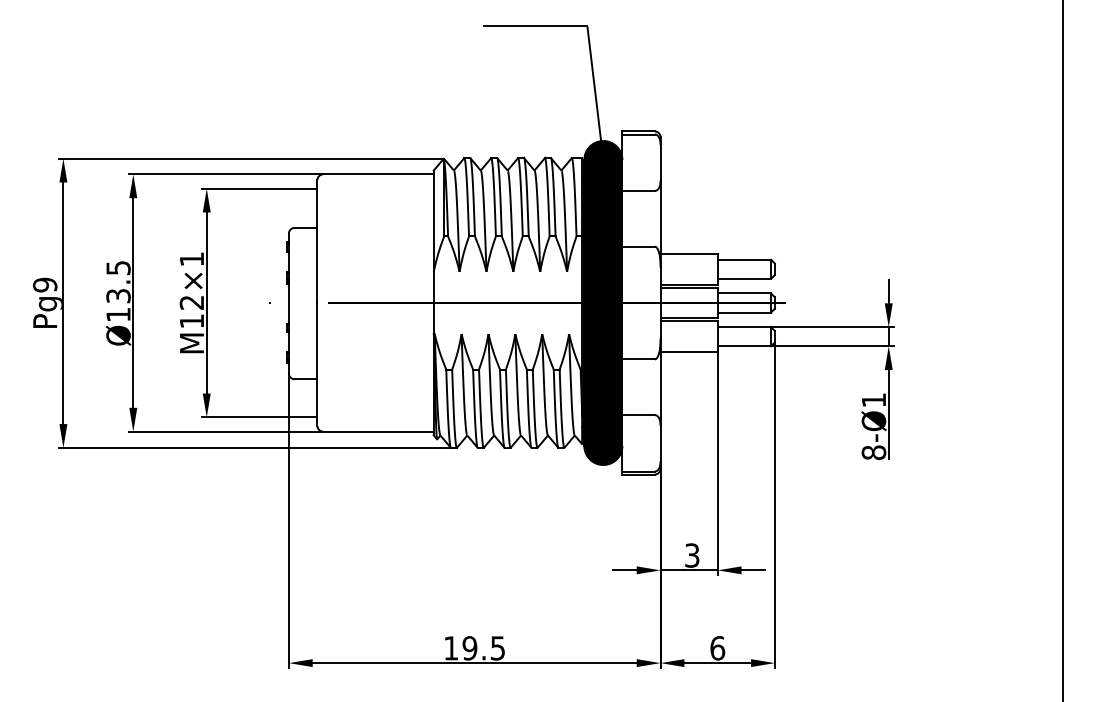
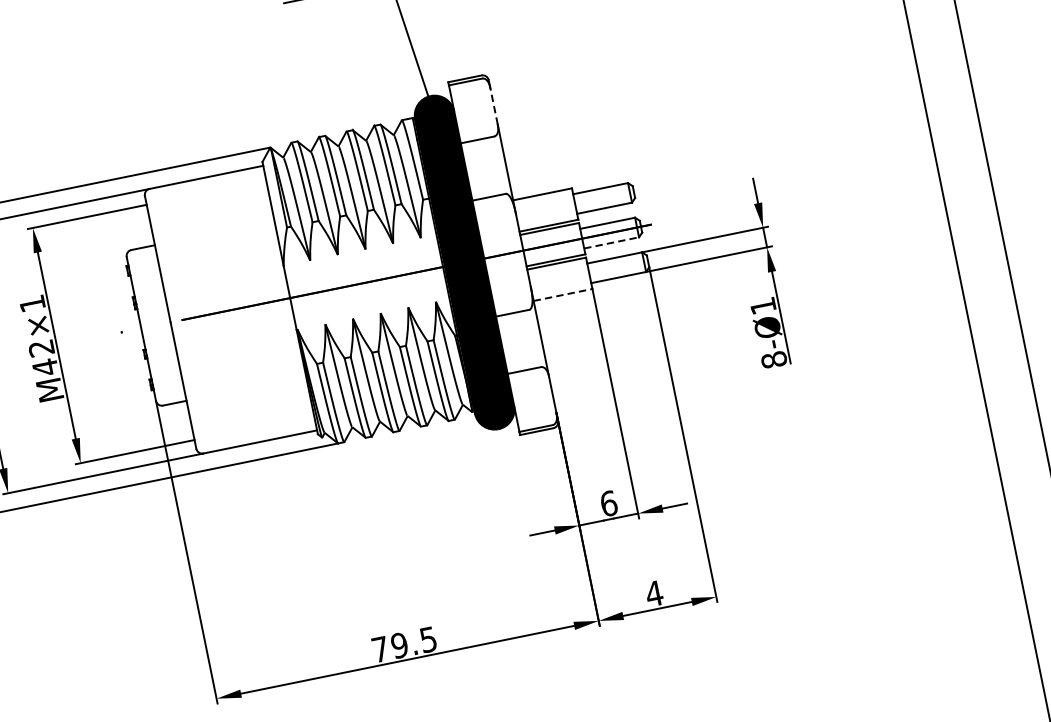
line: (660, 162) -> (493, 106), solid -> dashed
line: (744, 312) -> (611, 242), solid -> dashed
text: (191, 321) -> (44, 367), M12×1 -> M42×1
line: (689, 351) -> (563, 294), solid -> dashed
text: (692, 555) -> (609, 503), 3 -> 6
text: (451, 648) -> (380, 649), 19.5 -> 79.5
text: (717, 648) -> (654, 593), 6 -> 4

